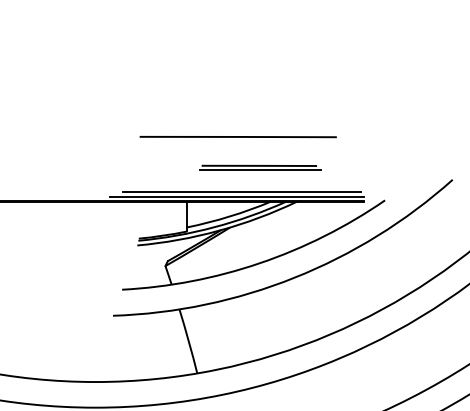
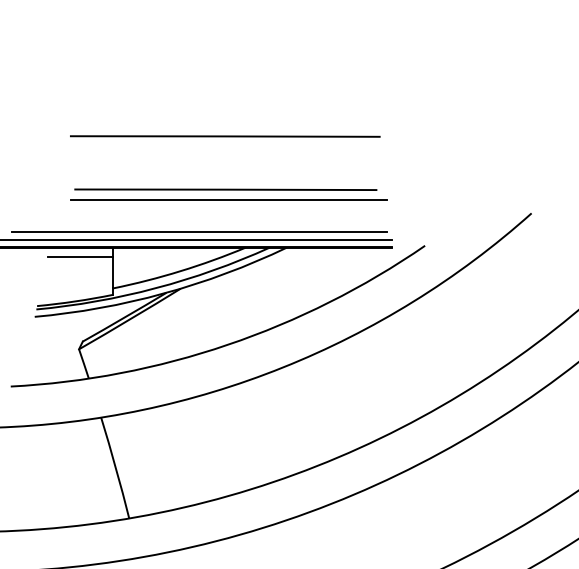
line: (237, 137) -> (224, 137), moved
part: (260, 167) -> (228, 193), size x1.67
line: (166, 207) -> (80, 257), added

